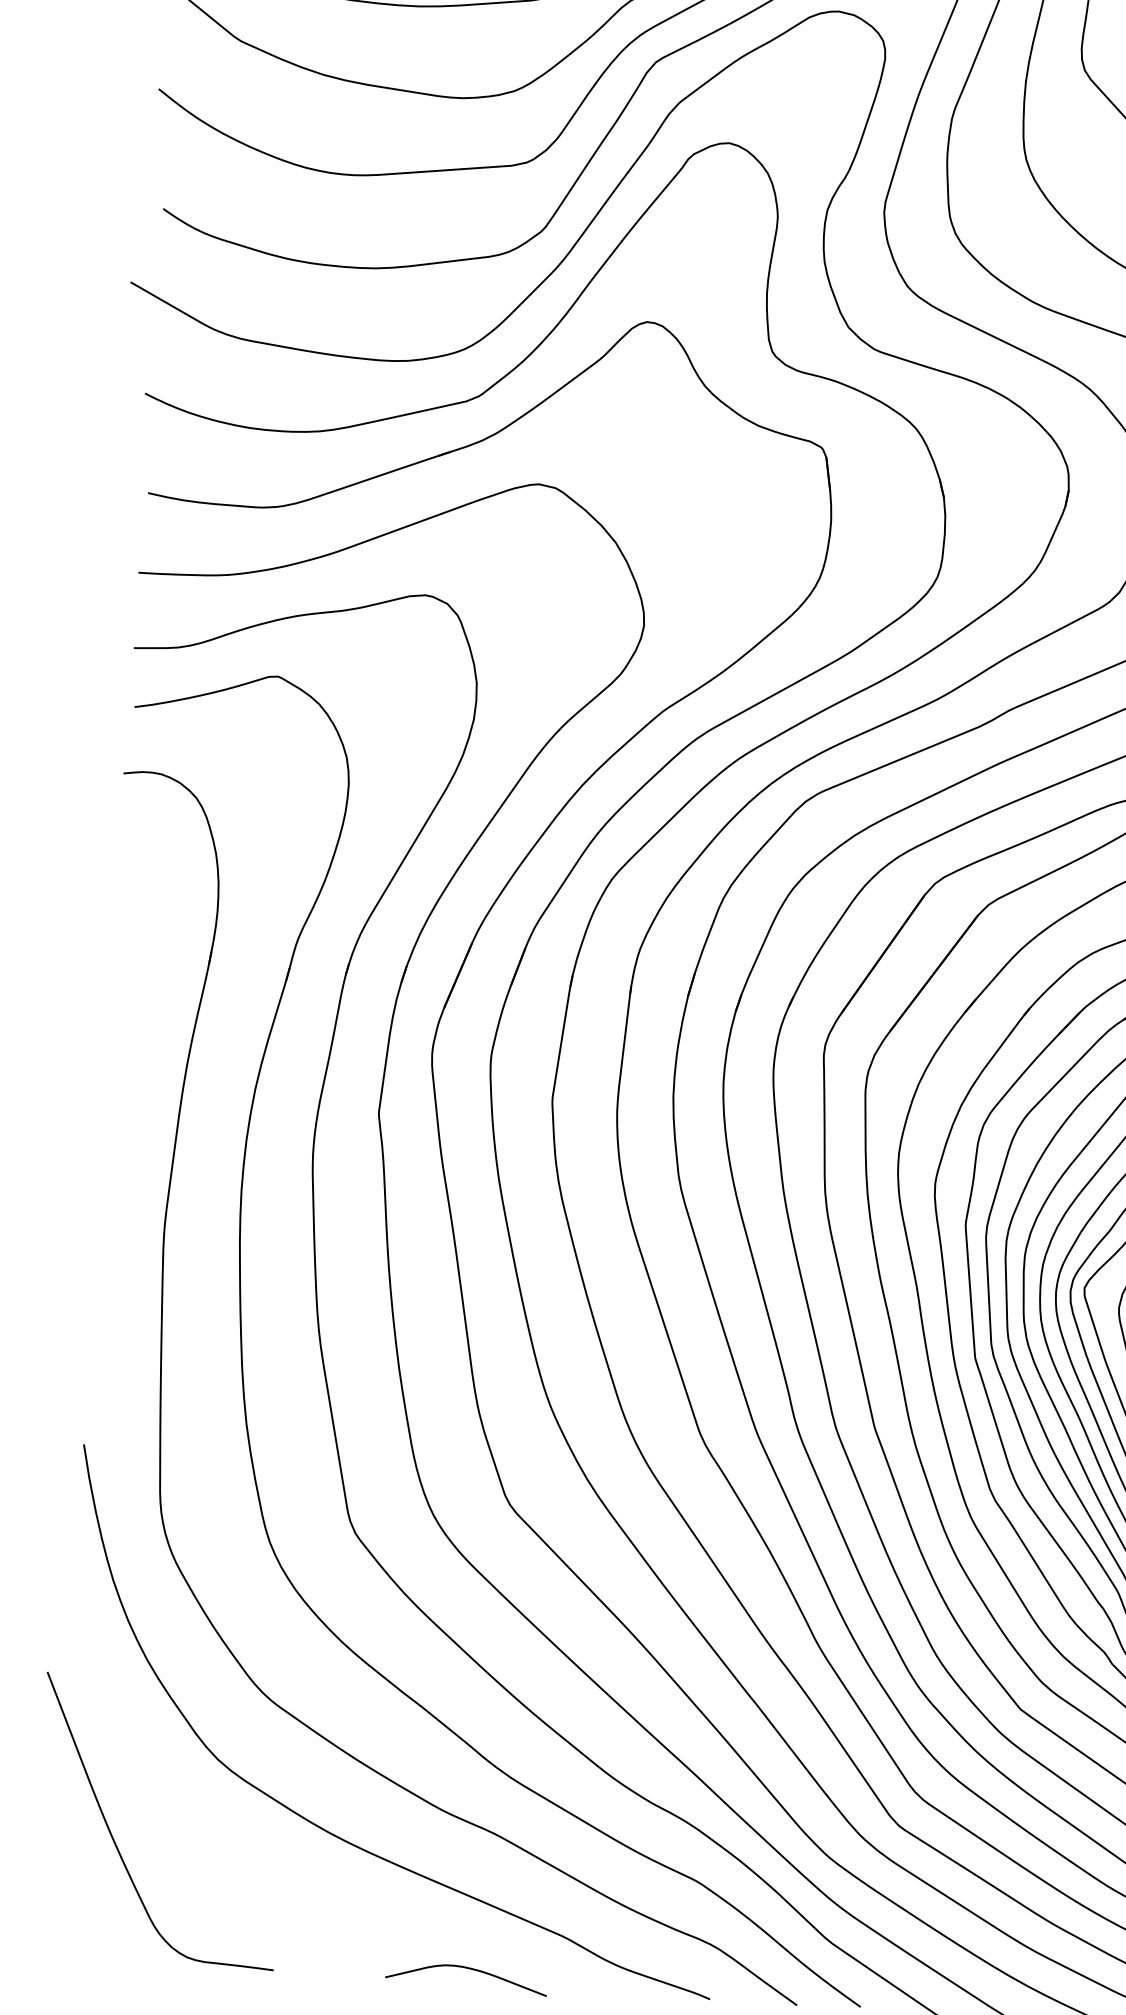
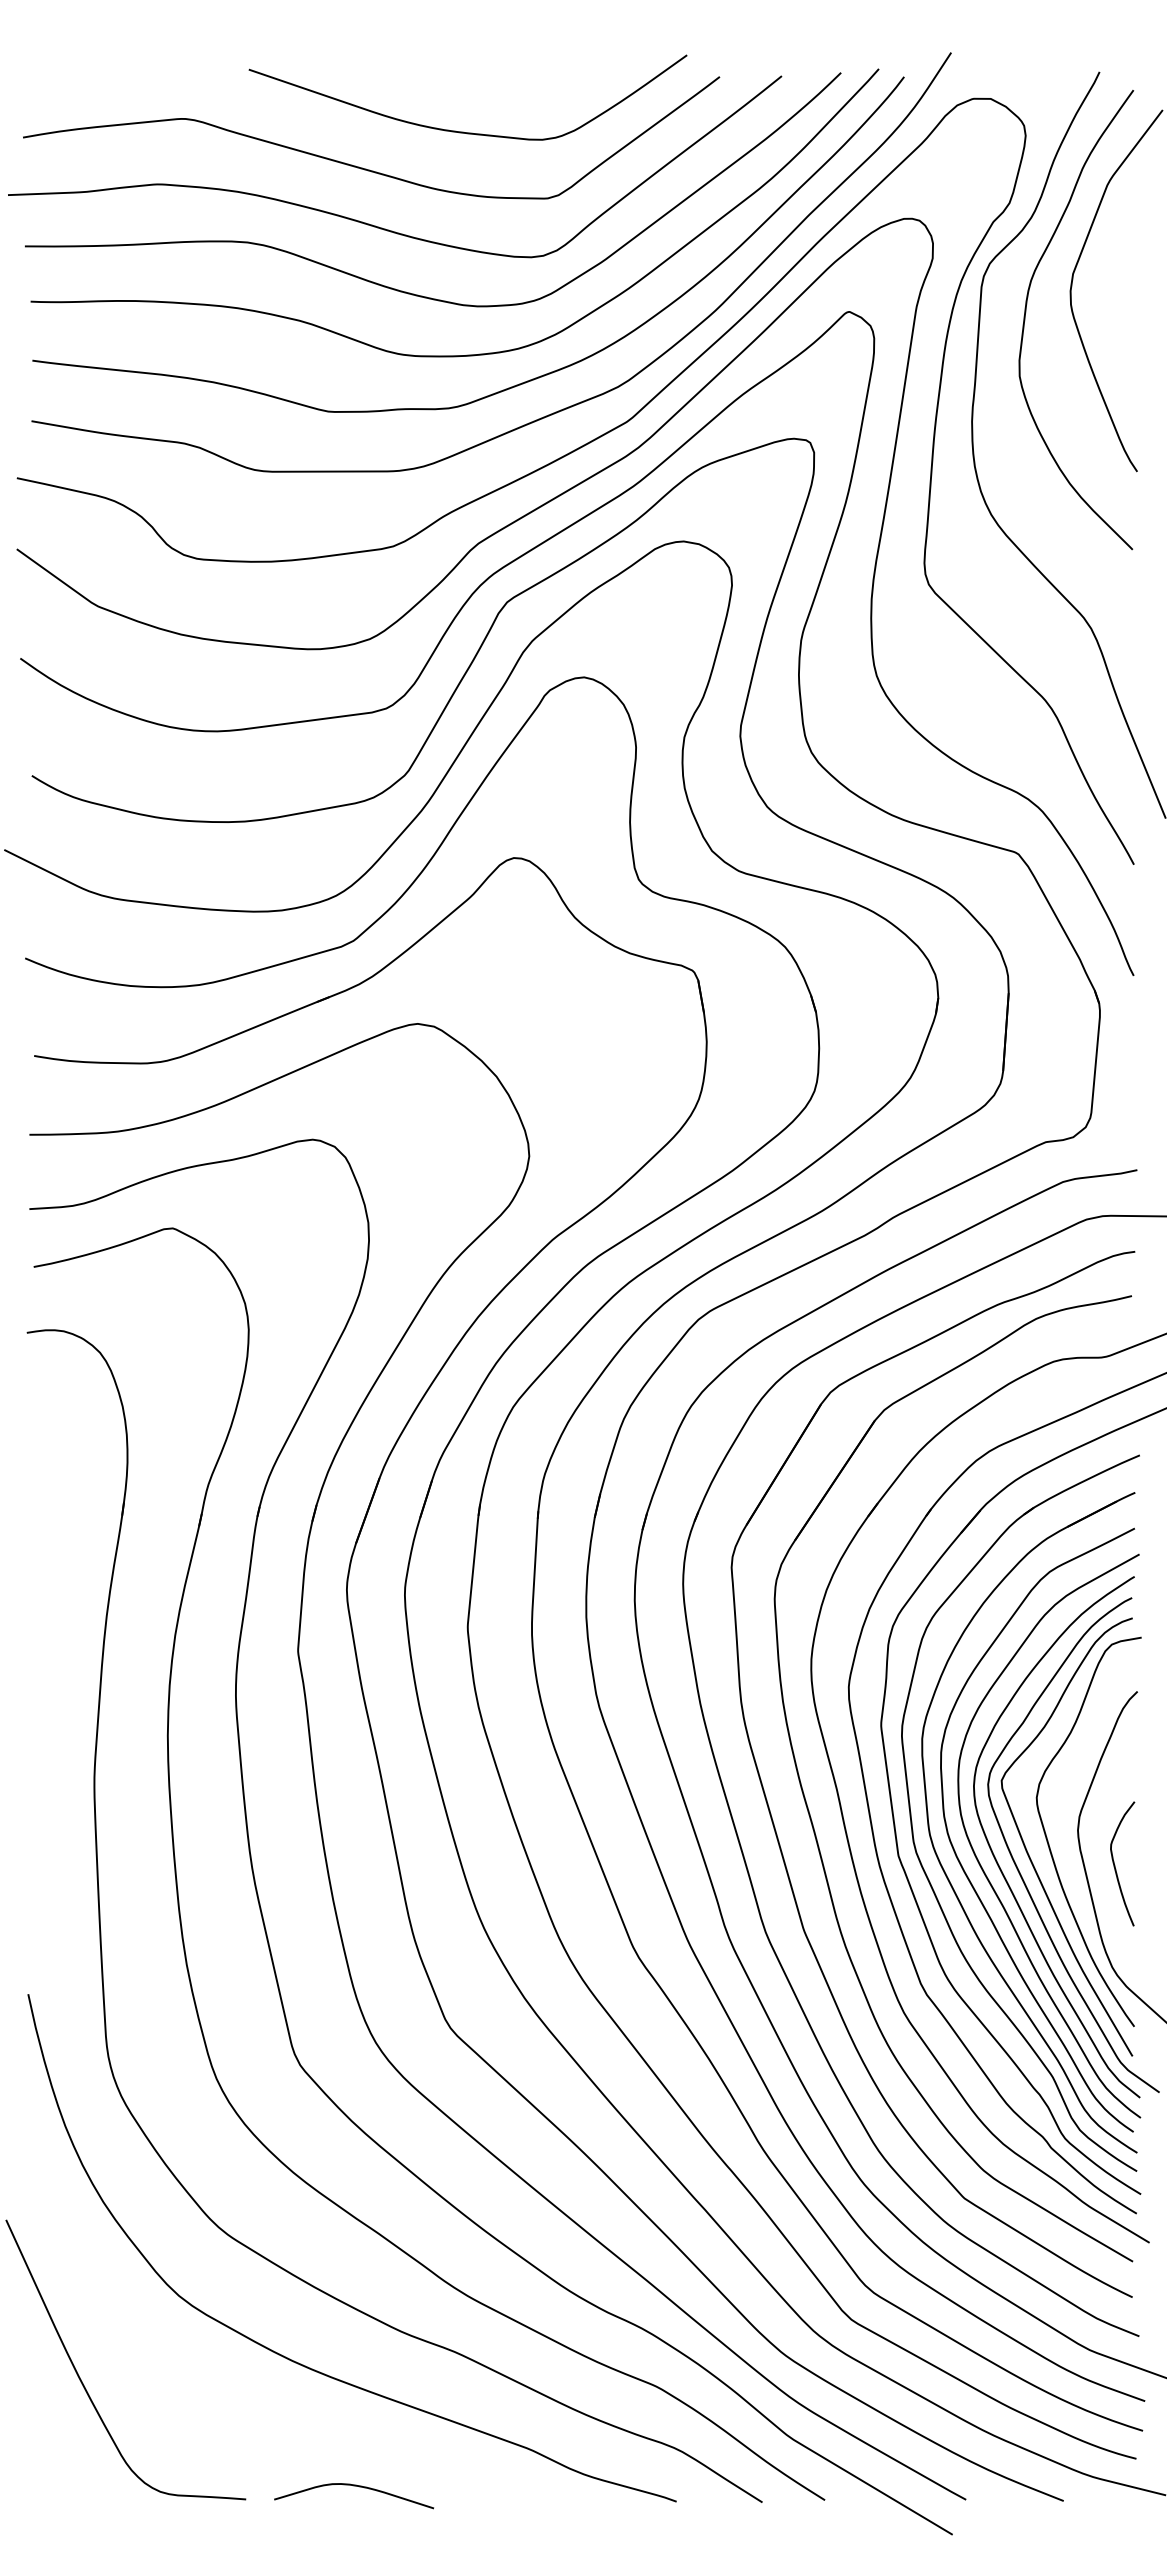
curve: (467, 1969) -> (354, 2486), moved

